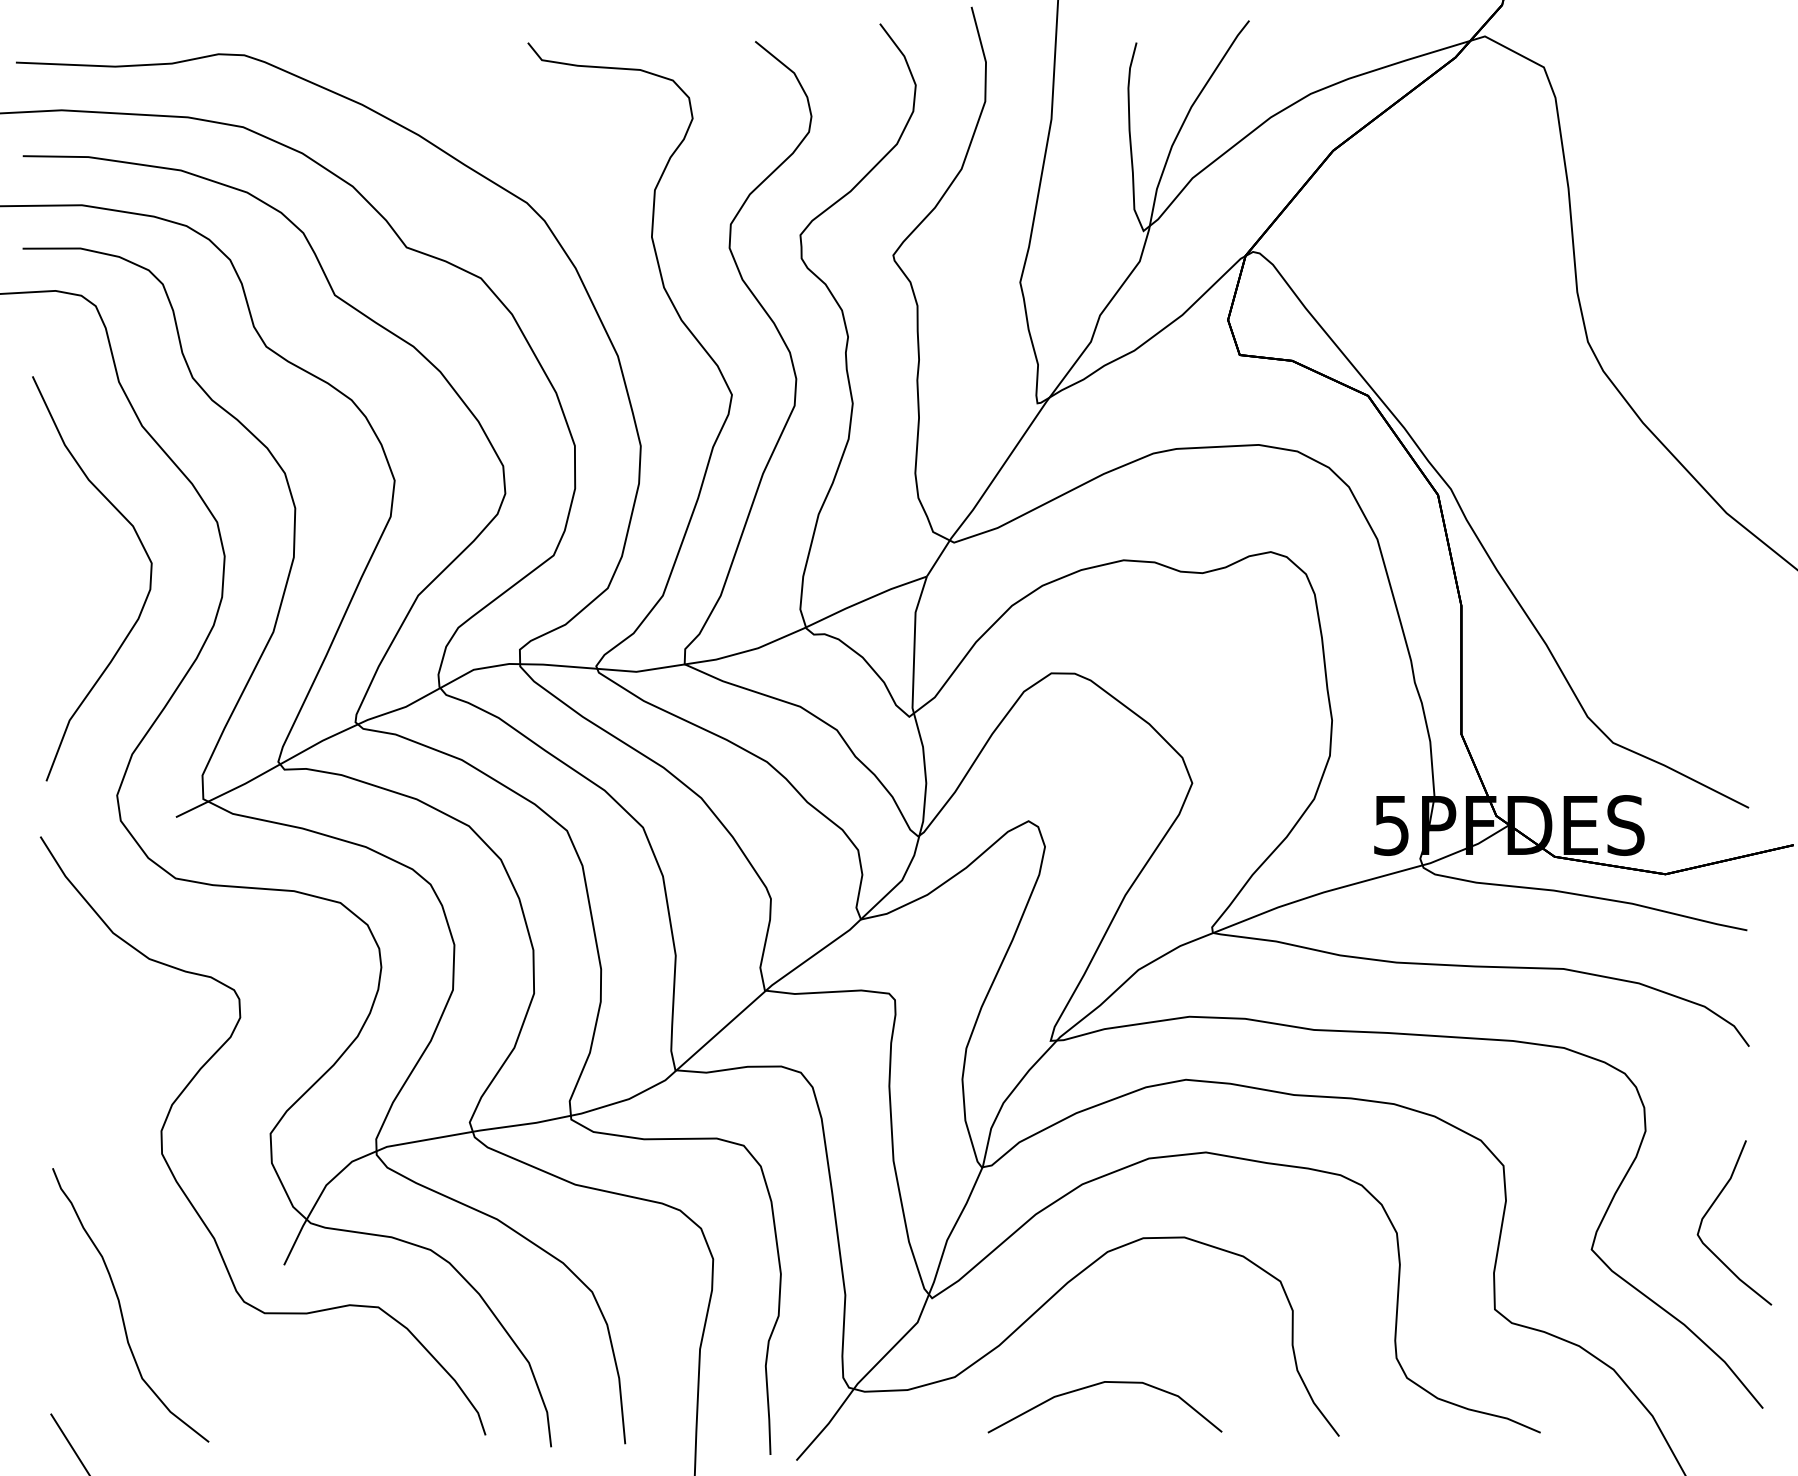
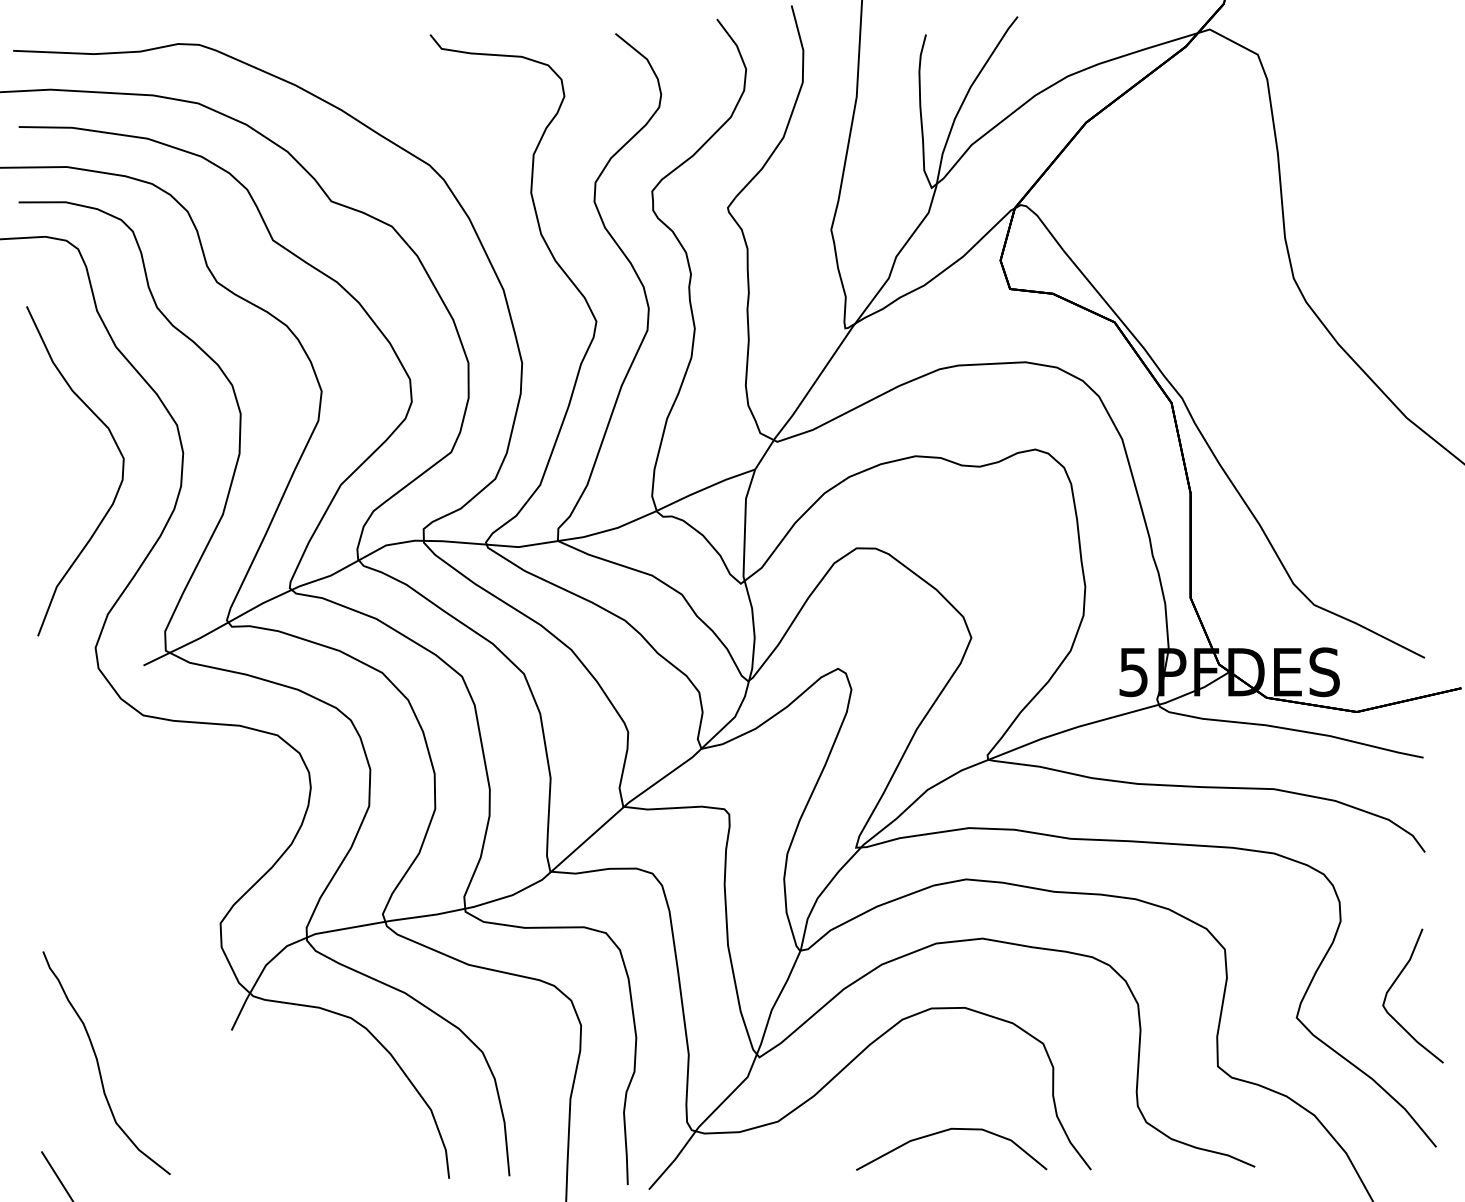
curve: (194, 1078) -> (158, 878), removed
curve: (1100, 1384) -> (947, 1130), moved

